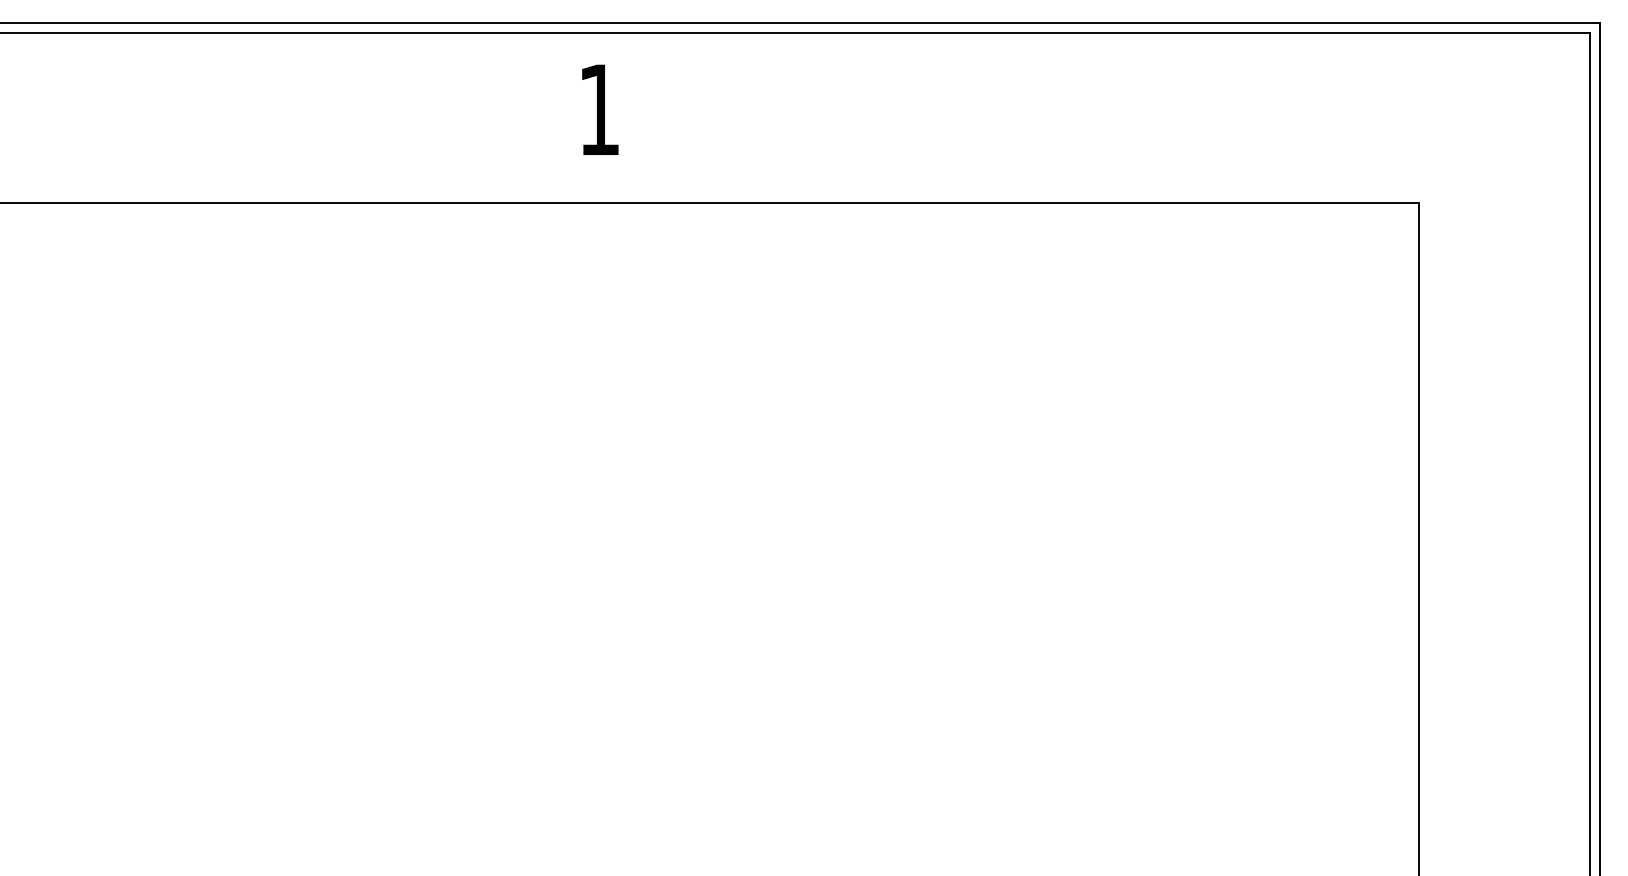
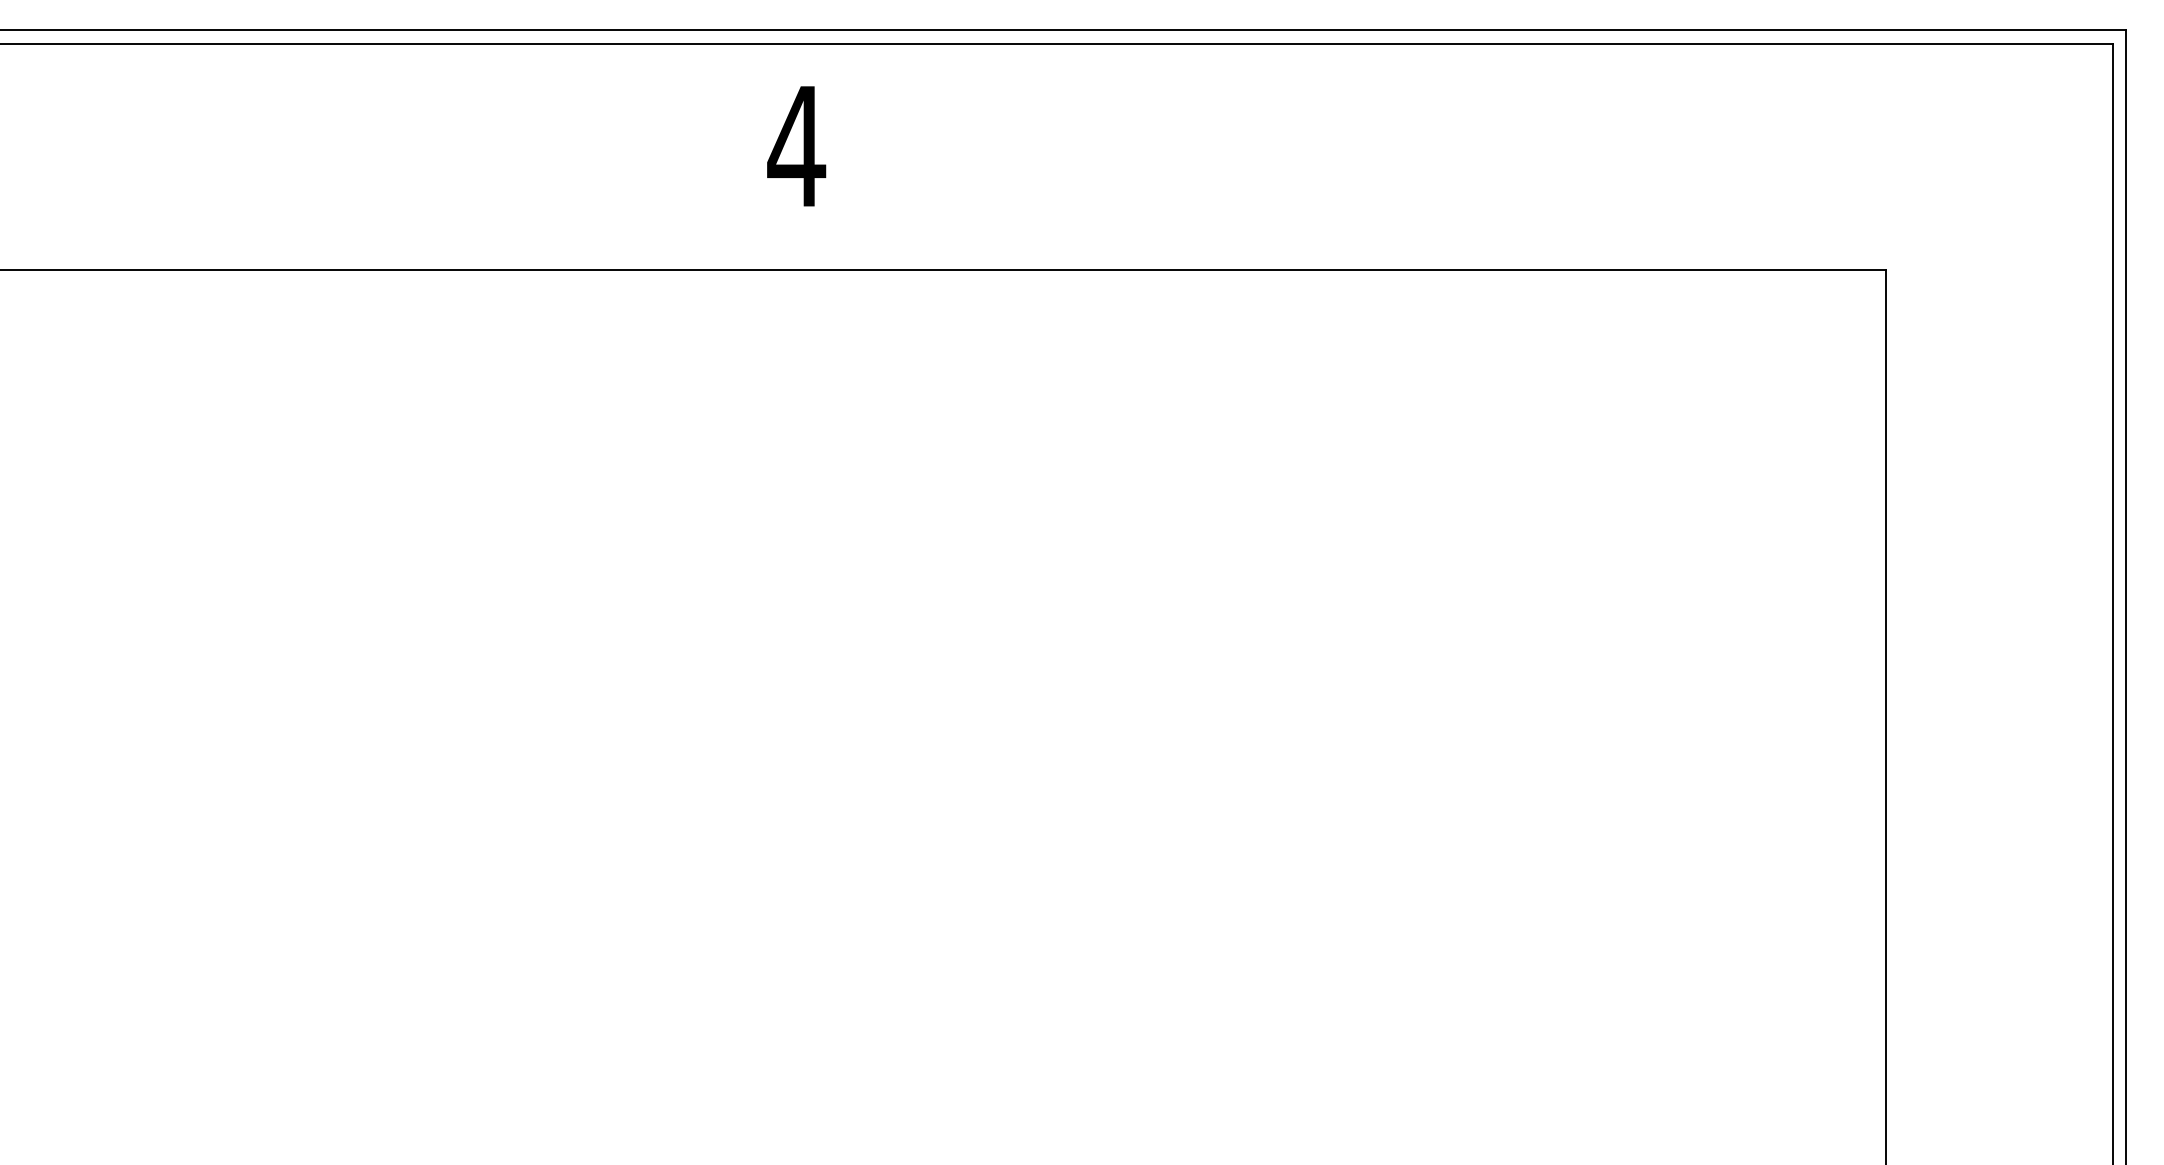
text: (599, 109) -> (796, 146), 1 -> 4

